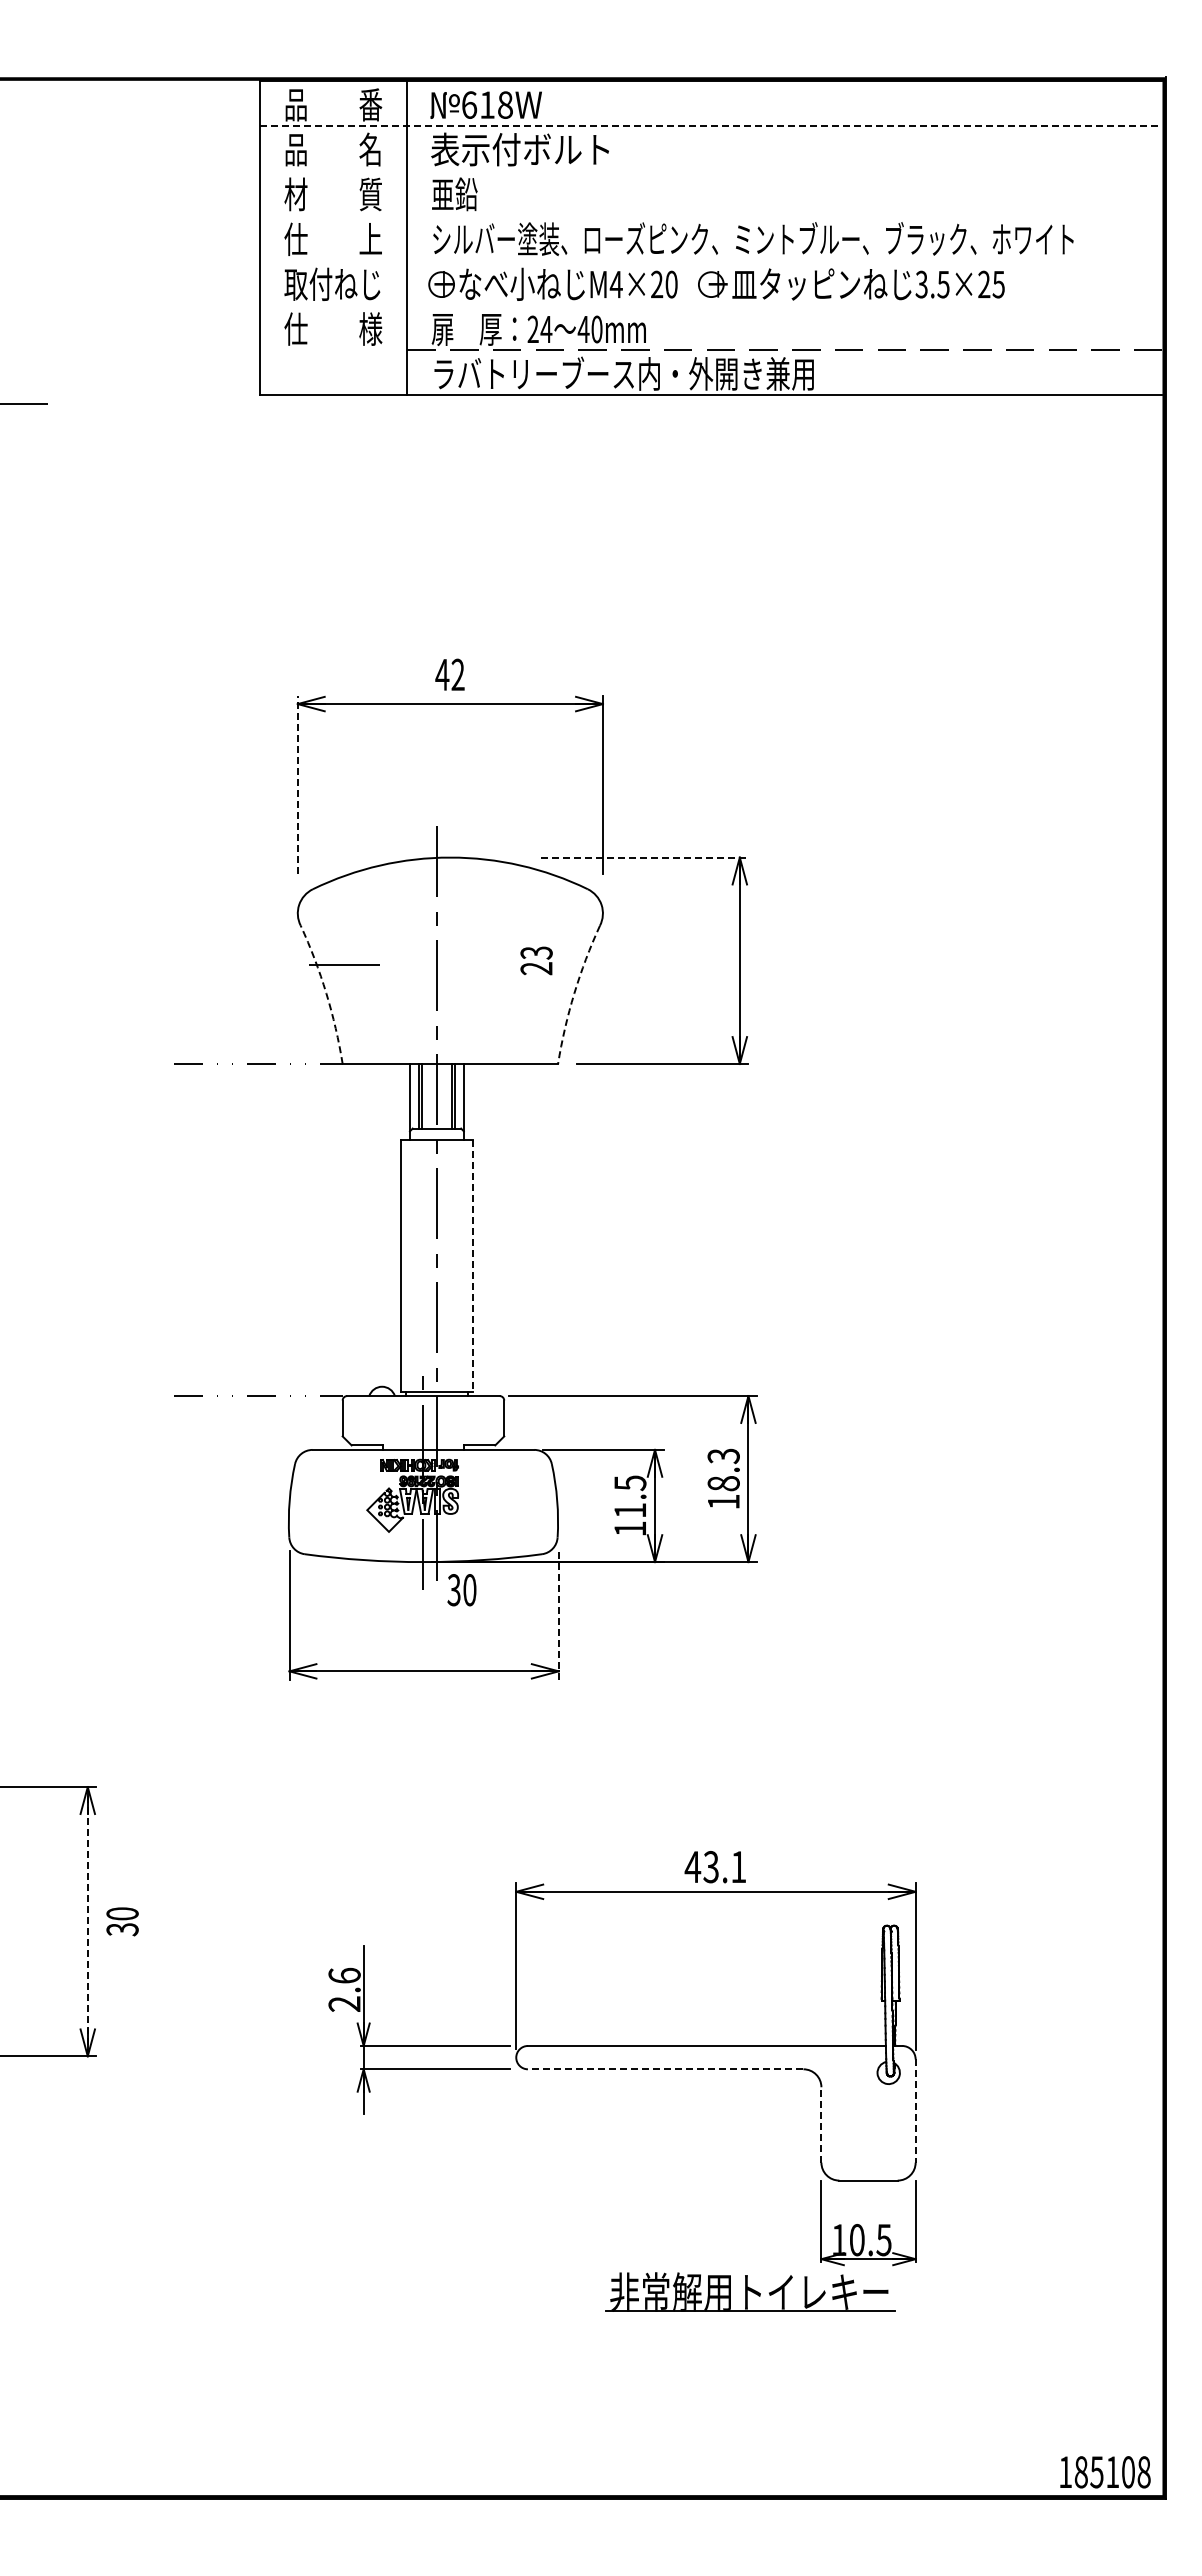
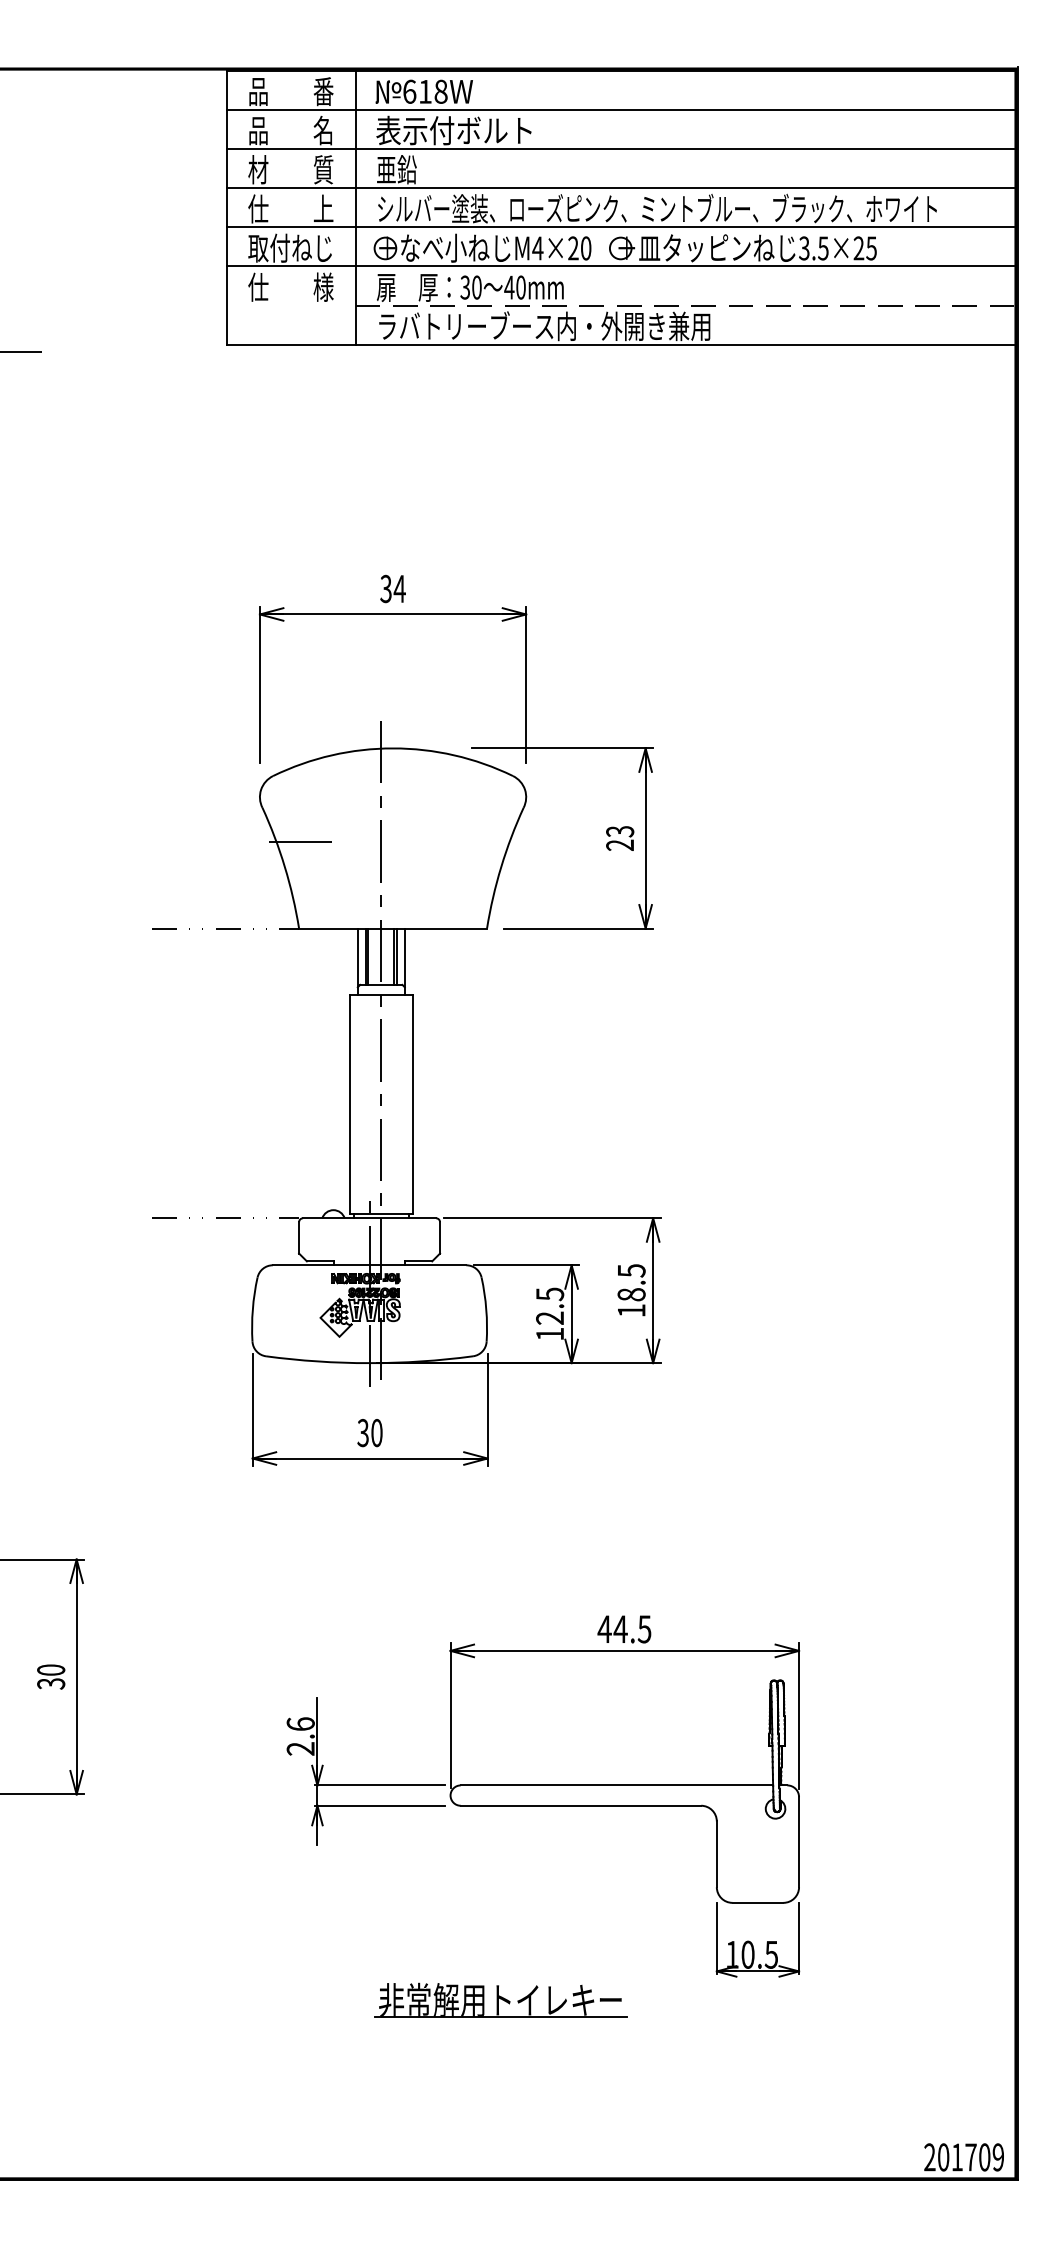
line: (711, 125) -> (620, 109), dashed -> solid
line: (711, 170) -> (620, 148), added
line: (711, 215) -> (620, 188), added
line: (711, 260) -> (620, 227), added
line: (711, 305) -> (620, 266), added
text: (539, 329) -> (470, 287), 24 -> 30
text: (450, 674) -> (393, 588), 42 -> 34
line: (297, 784) -> (259, 684), dashed -> solid
line: (644, 857) -> (562, 748), dashed -> solid
text: (536, 960) -> (620, 838), moved
arc: (326, 993) -> (284, 867), dashed -> solid
arc: (574, 993) -> (501, 867), dashed -> solid
line: (472, 1265) -> (412, 1104), dashed -> solid
text: (723, 1455) -> (631, 1270), 18.3 -> 18.5
text: (629, 1510) -> (549, 1318), 11.5 -> 12.5
text: (461, 1590) -> (369, 1433), moved
line: (558, 1616) -> (487, 1410), dashed -> solid
text: (724, 1866) -> (632, 1628), 43.1 -> 44.5
line: (87, 1921) -> (76, 1676), dashed -> solid
text: (122, 1921) -> (51, 1676), moved
line: (665, 2069) -> (580, 1805), dashed -> solid
line: (915, 2111) -> (798, 1842), dashed -> solid
line: (821, 2124) -> (716, 1853), dashed -> solid
part: (750, 2291) -> (501, 1999), moved
text: (1104, 2472) -> (963, 2157), 185108 -> 201709

